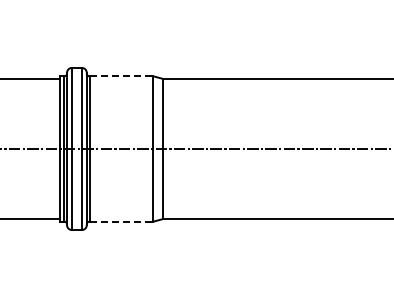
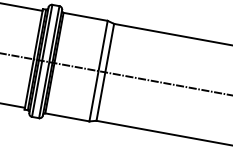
line: (121, 76) -> (85, 17), dashed -> solid
line: (121, 221) -> (67, 117), dashed -> solid

